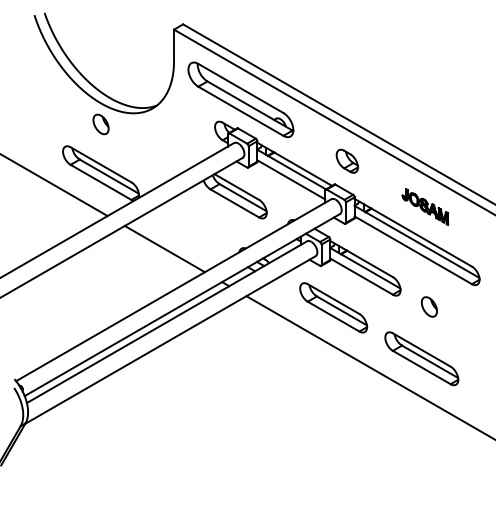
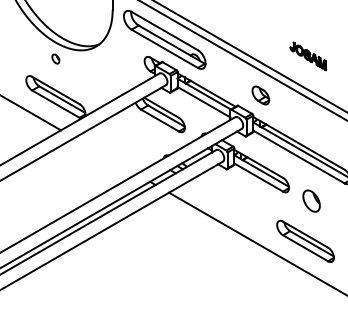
part: (100, 124) -> (55, 59), size x0.6
part: (346, 160) -> (260, 94), moved
part: (425, 206) -> (308, 55), moved
line: (164, 248) -> (105, 155), removed
part: (428, 306) -> (310, 200), size x1.4
part: (333, 307) -> (236, 201), removed

